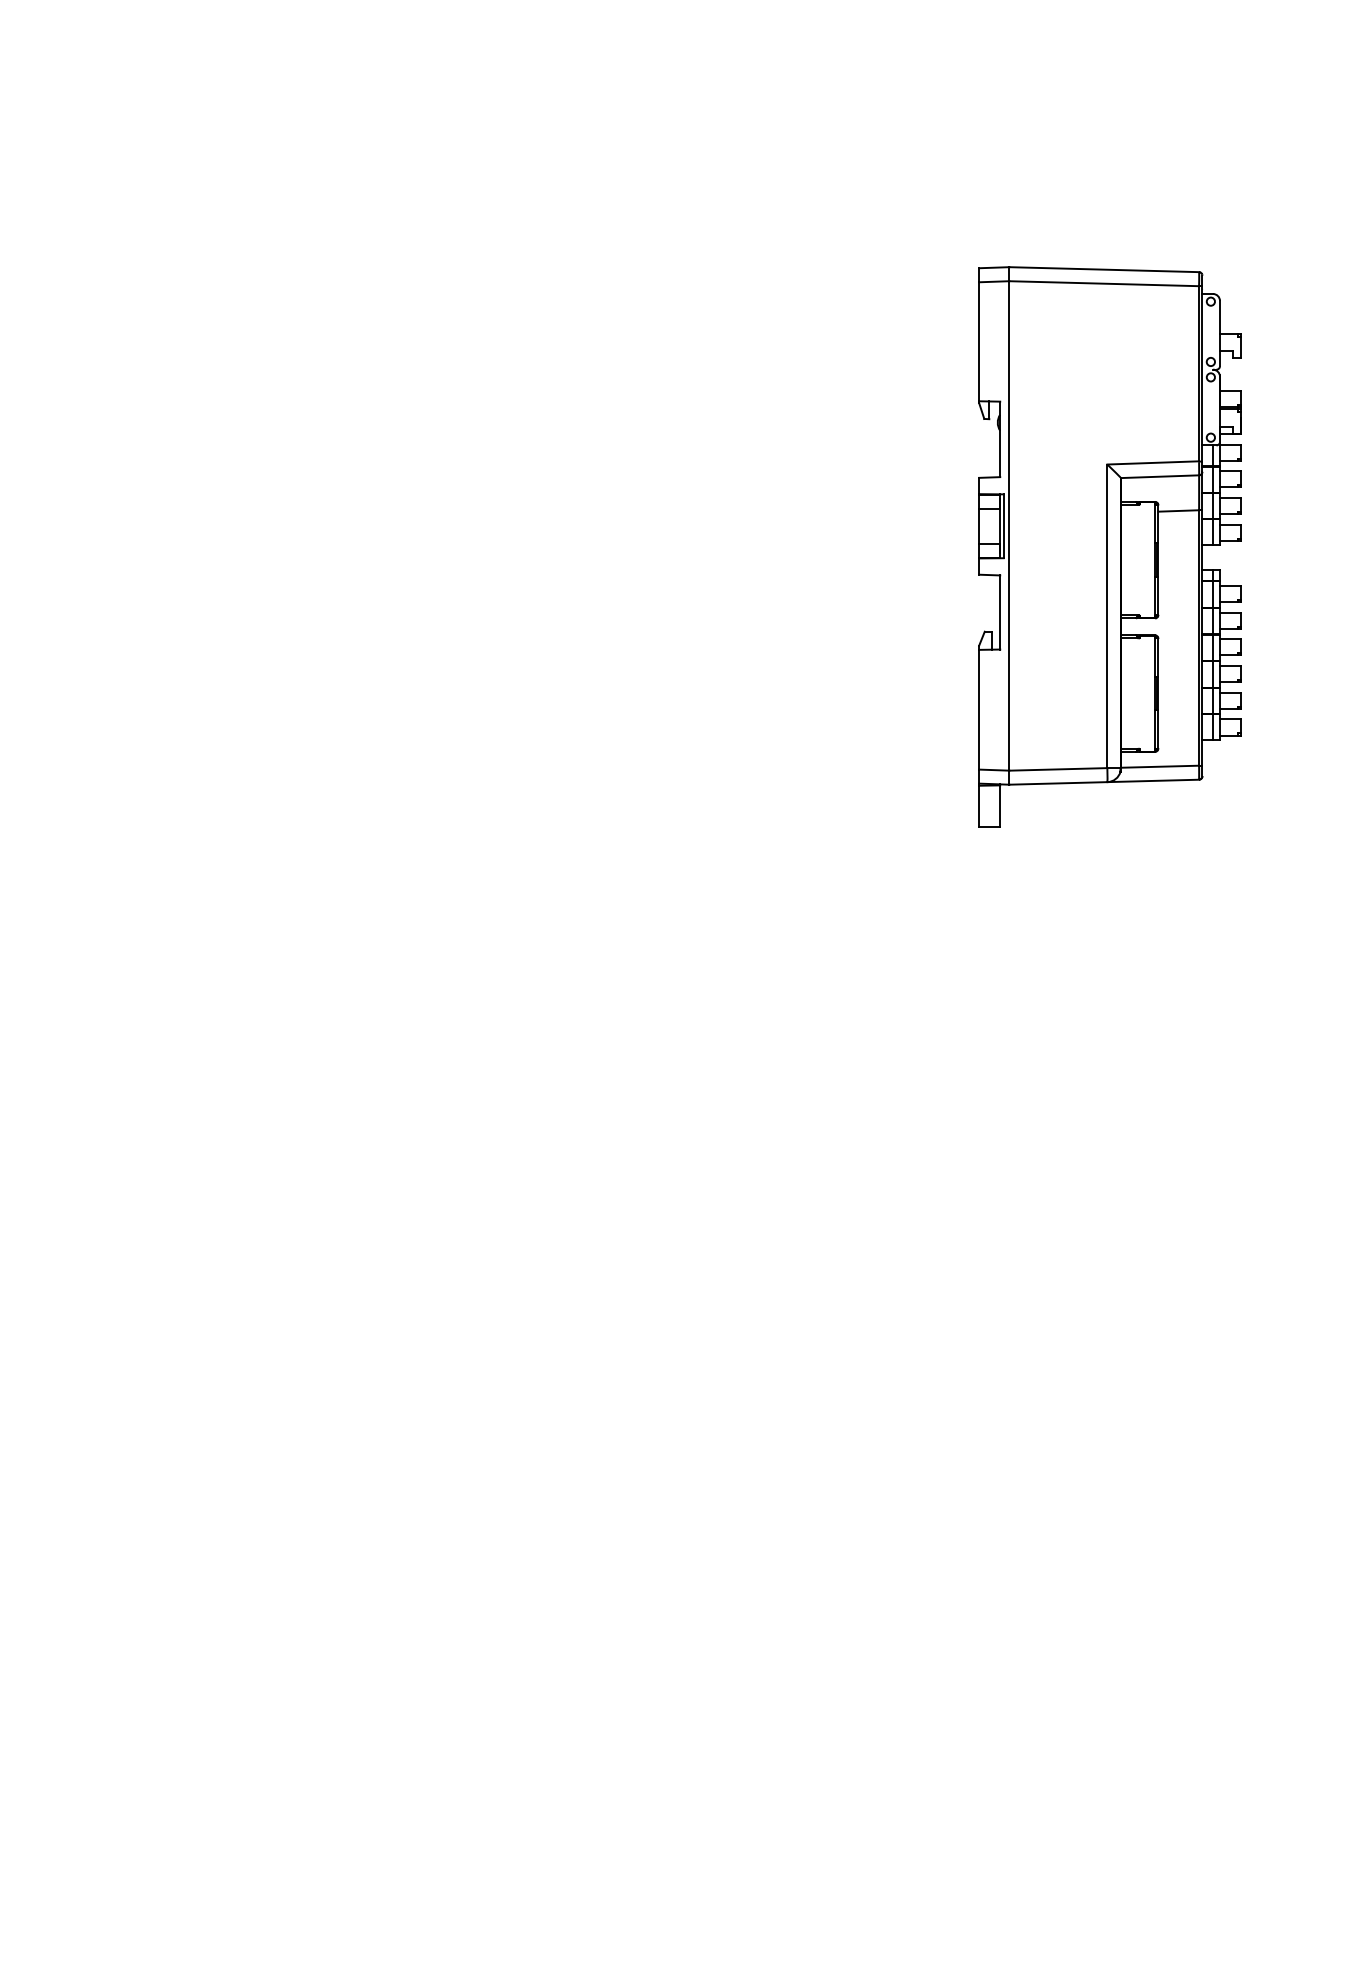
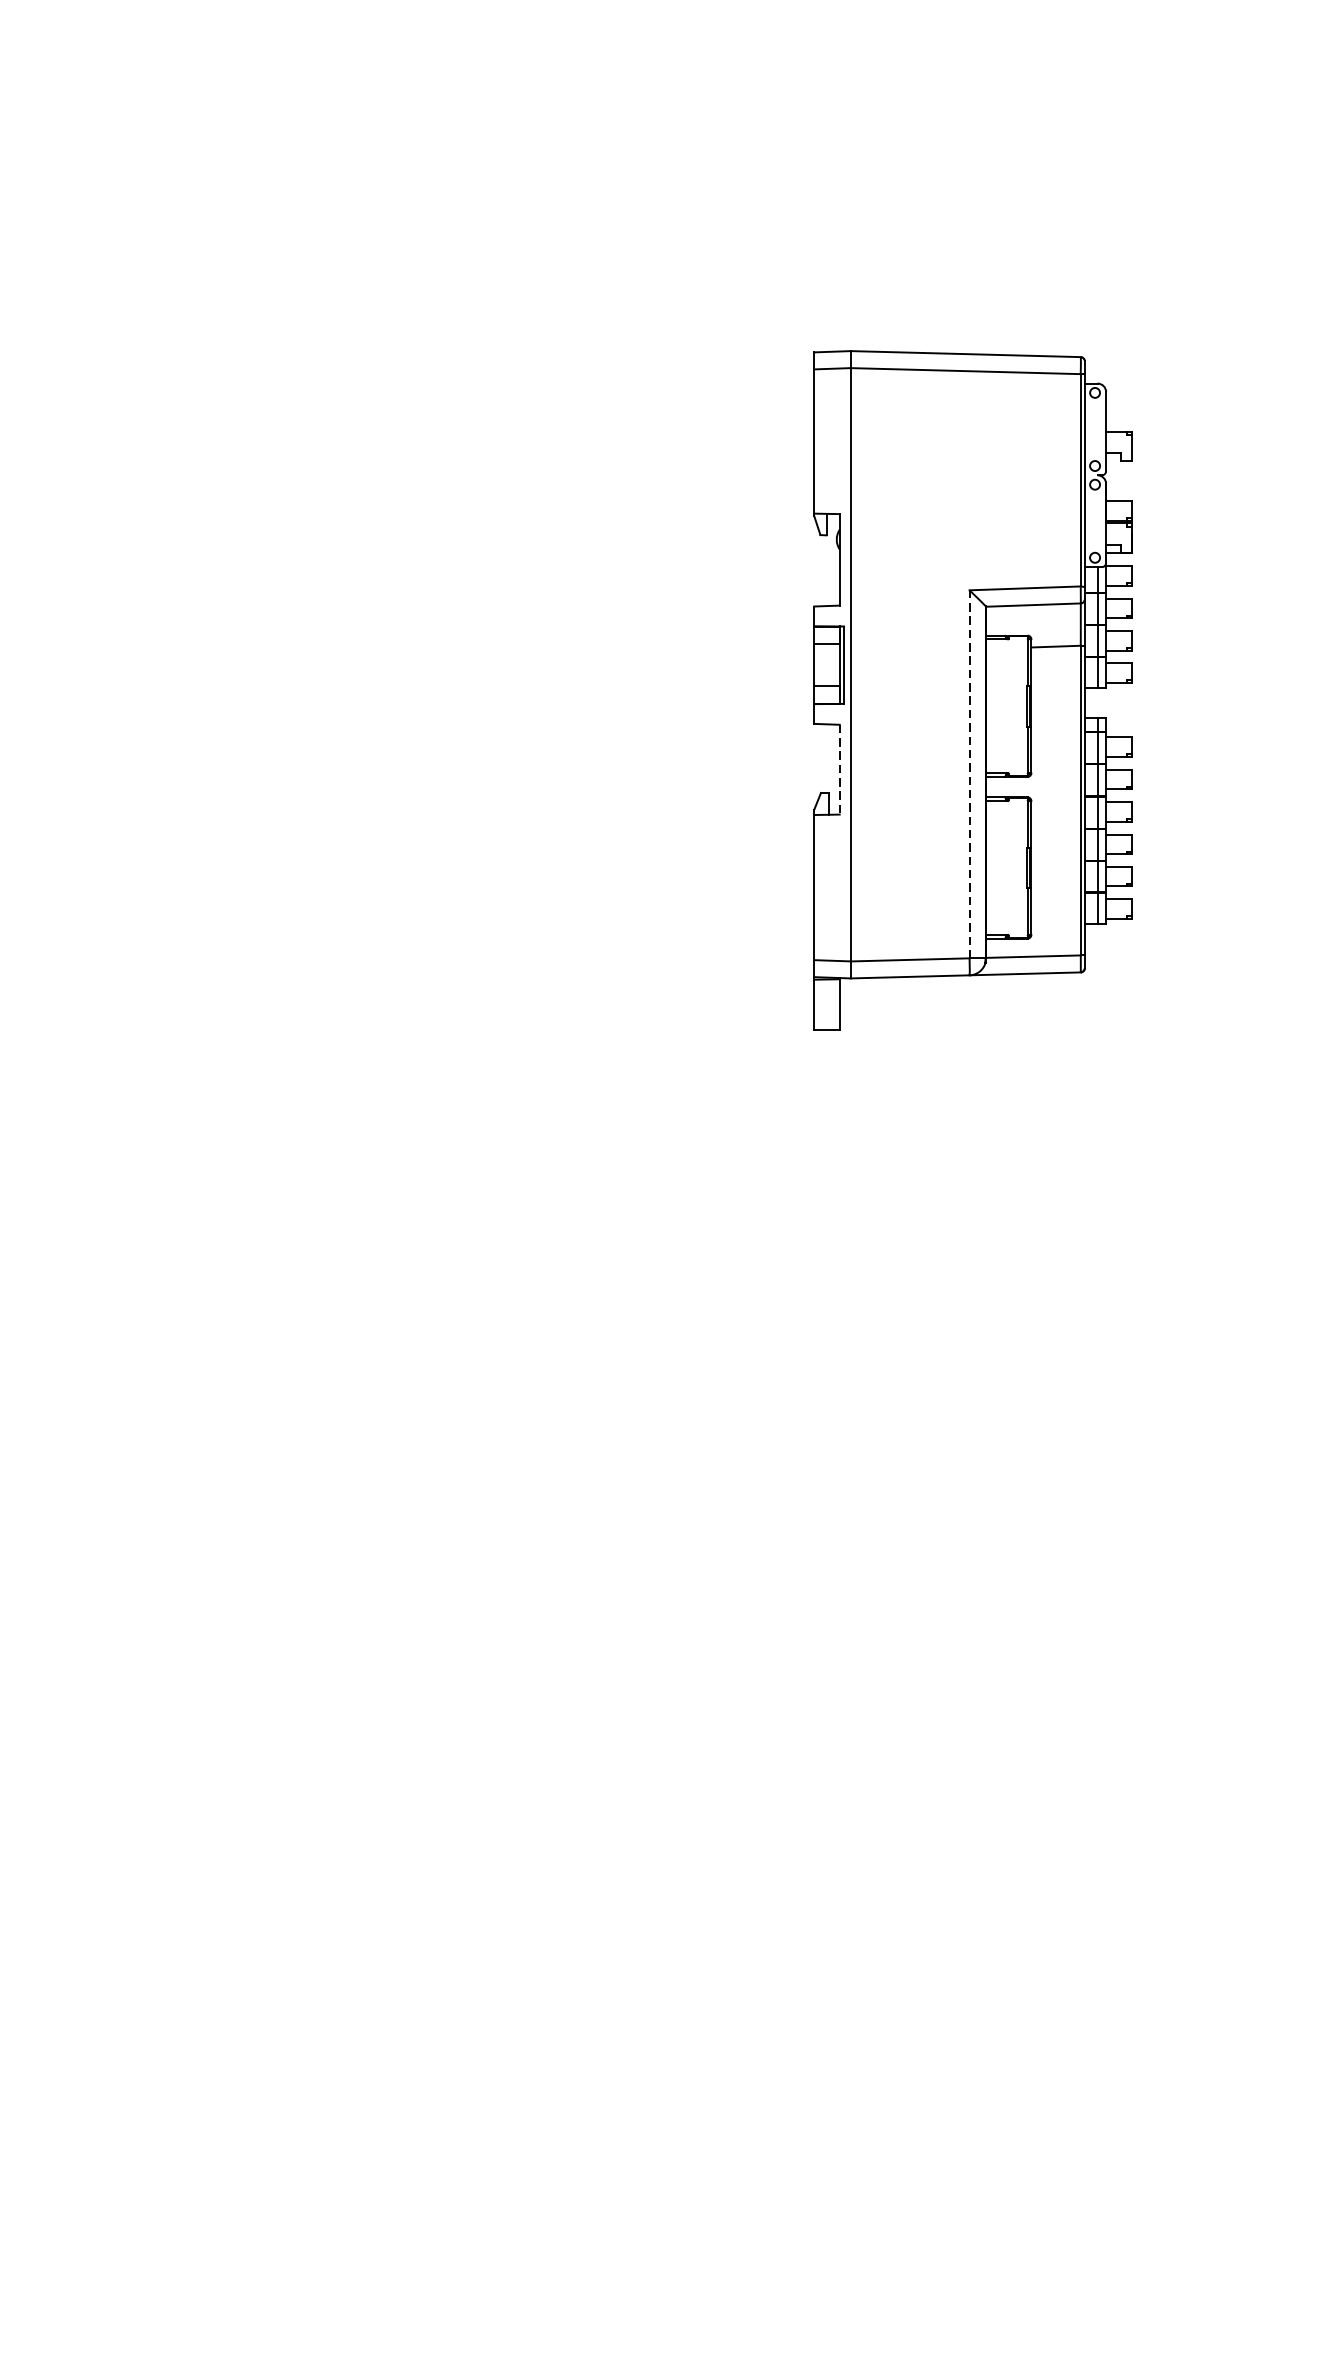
line: (1000, 612) -> (840, 769), solid -> dashed
line: (1107, 616) -> (969, 774), solid -> dashed

